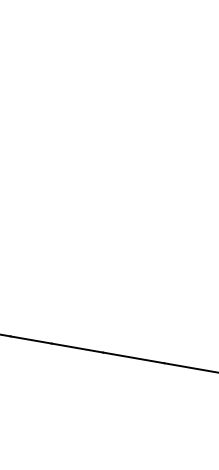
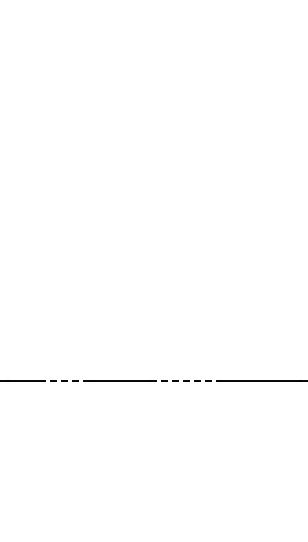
line: (31, 340) -> (66, 381), solid -> dashed
line: (134, 358) -> (185, 381), solid -> dashed

